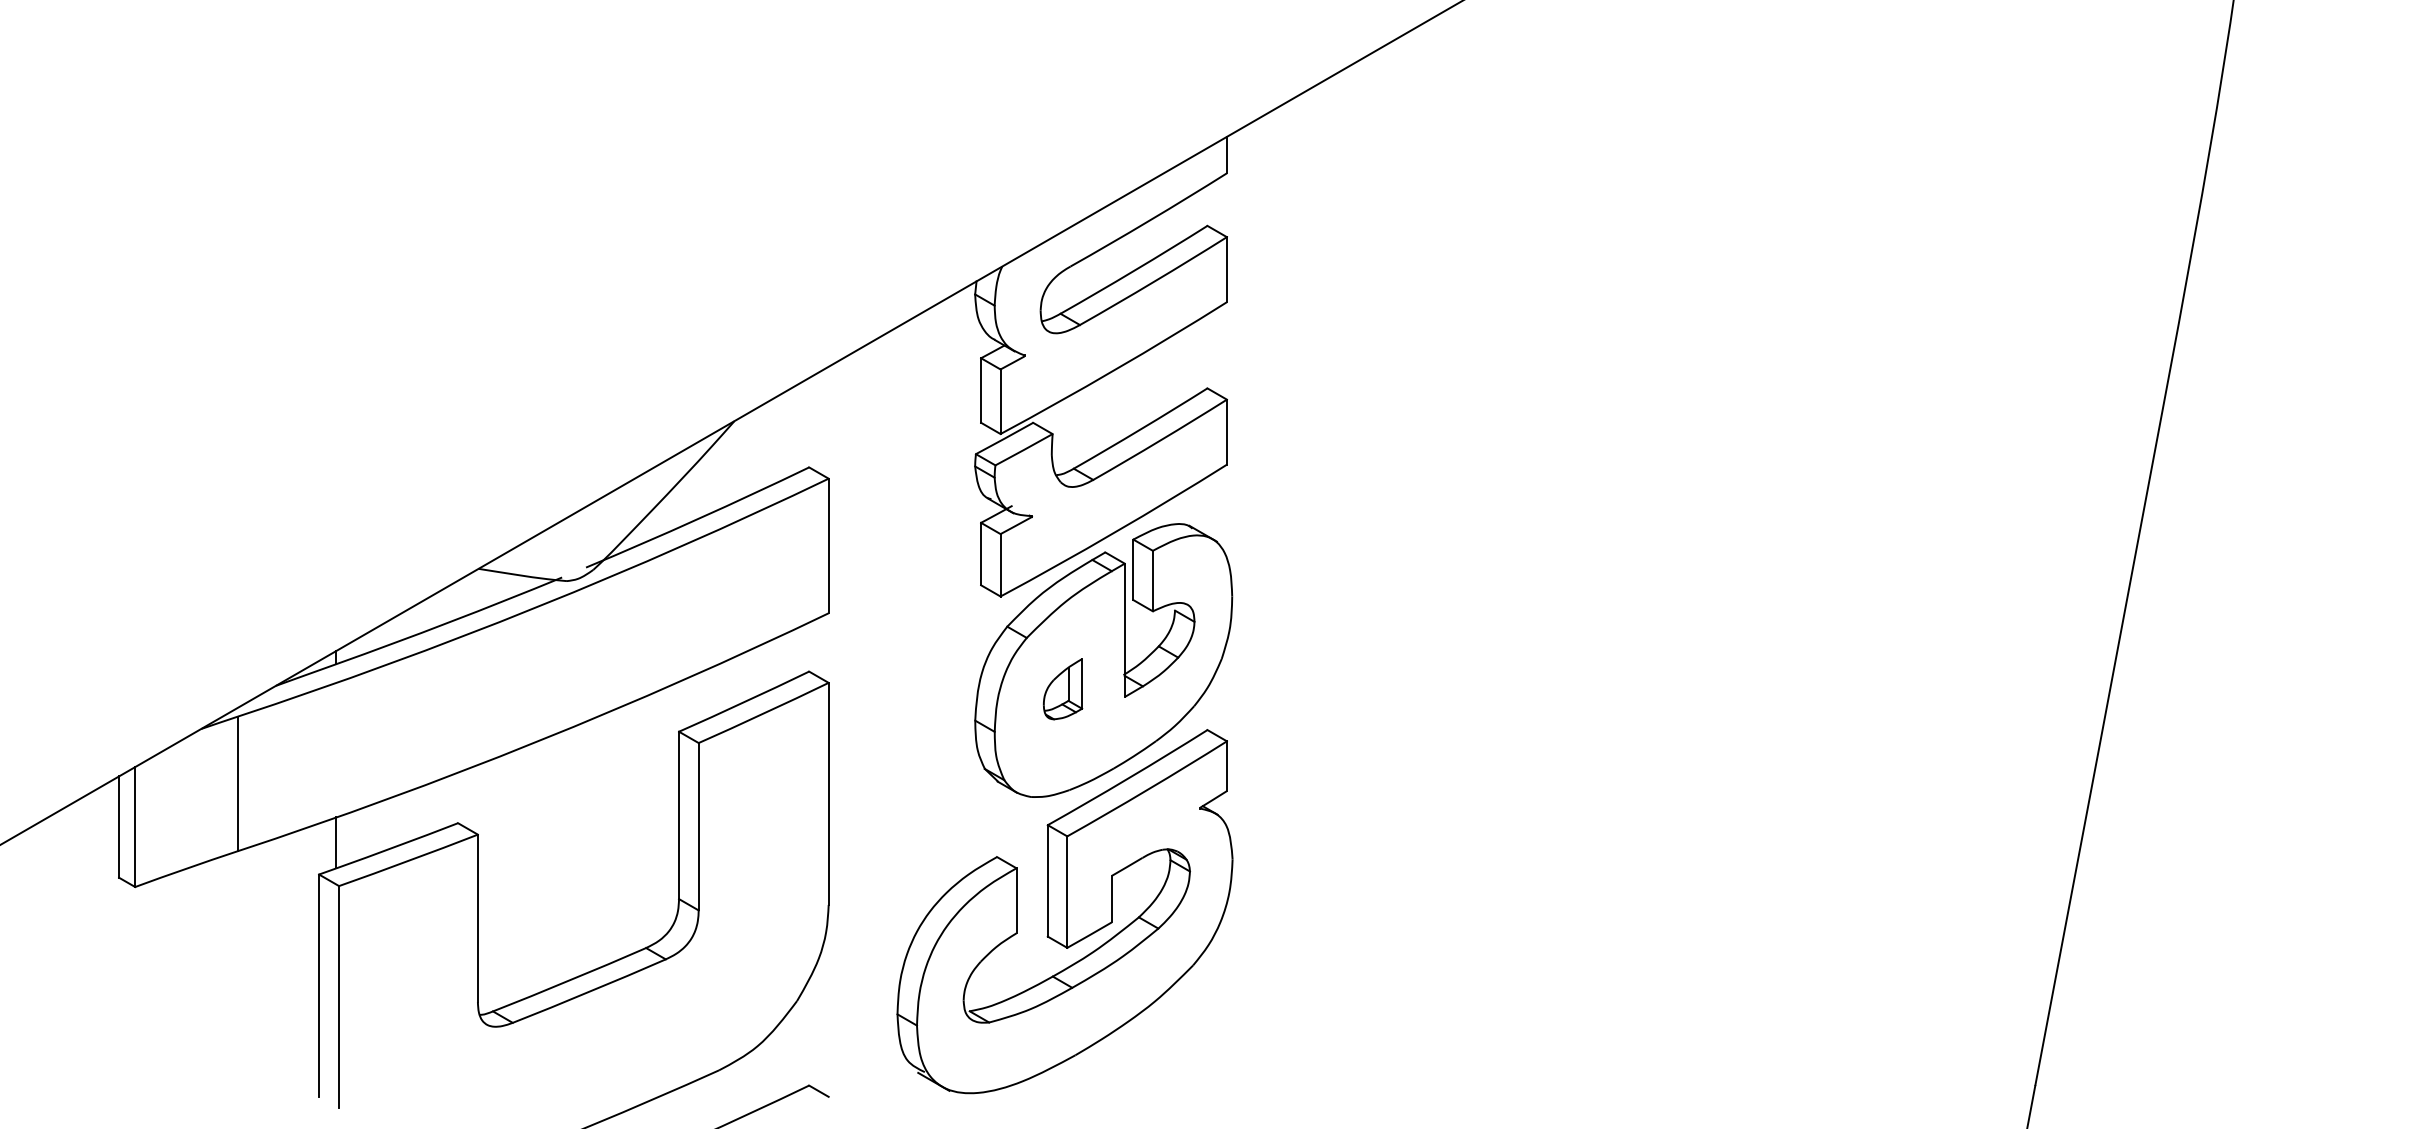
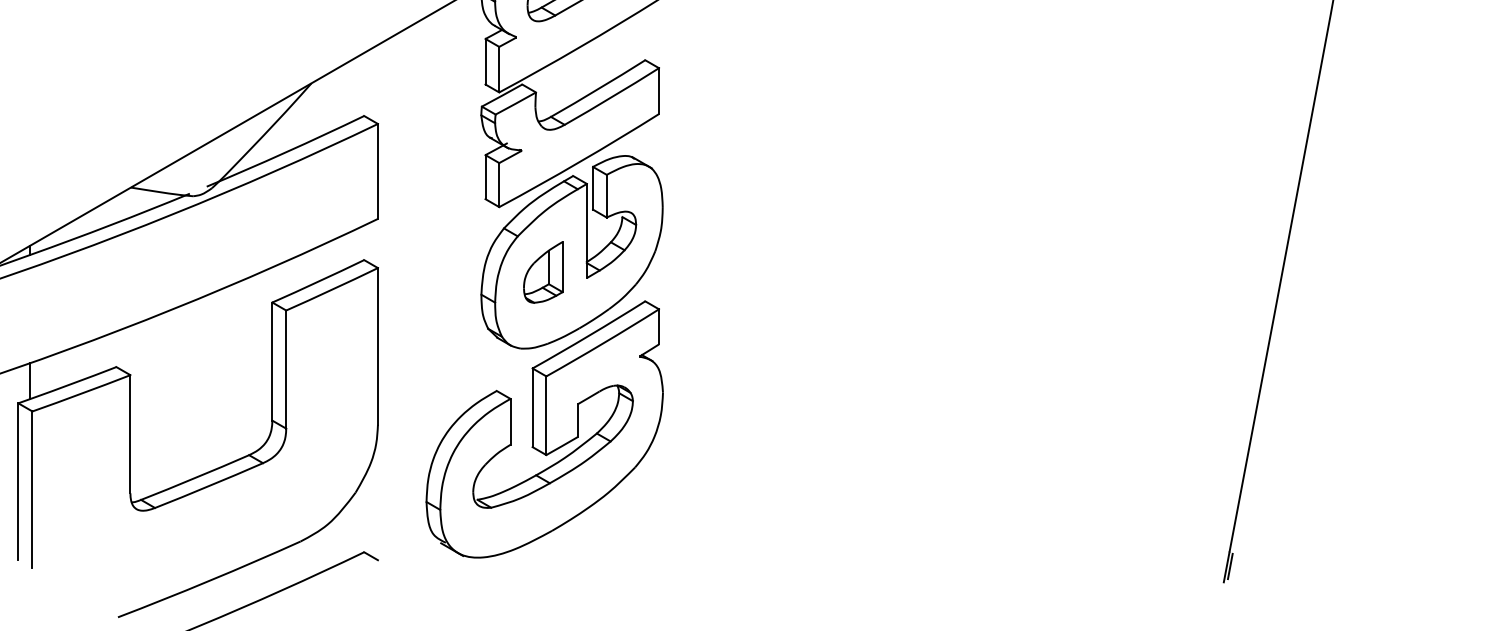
part: (1062, 689) -> (542, 272), size x1.43
line: (2036, 1105) -> (1230, 566), added

